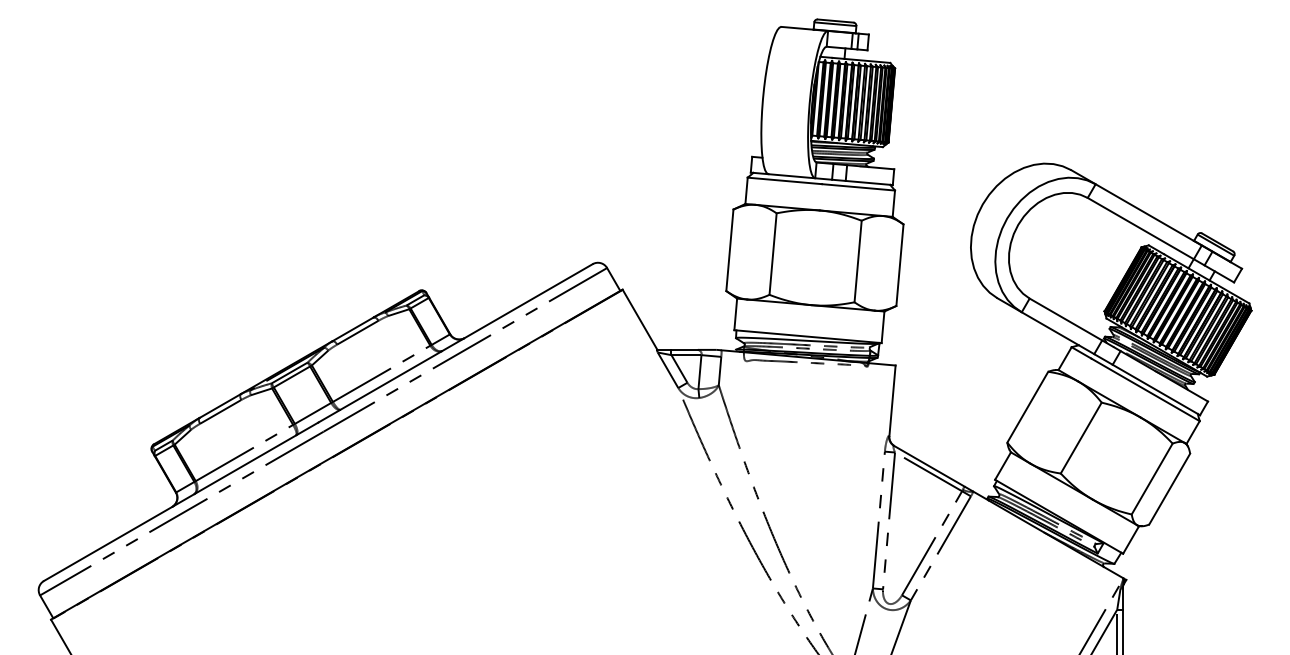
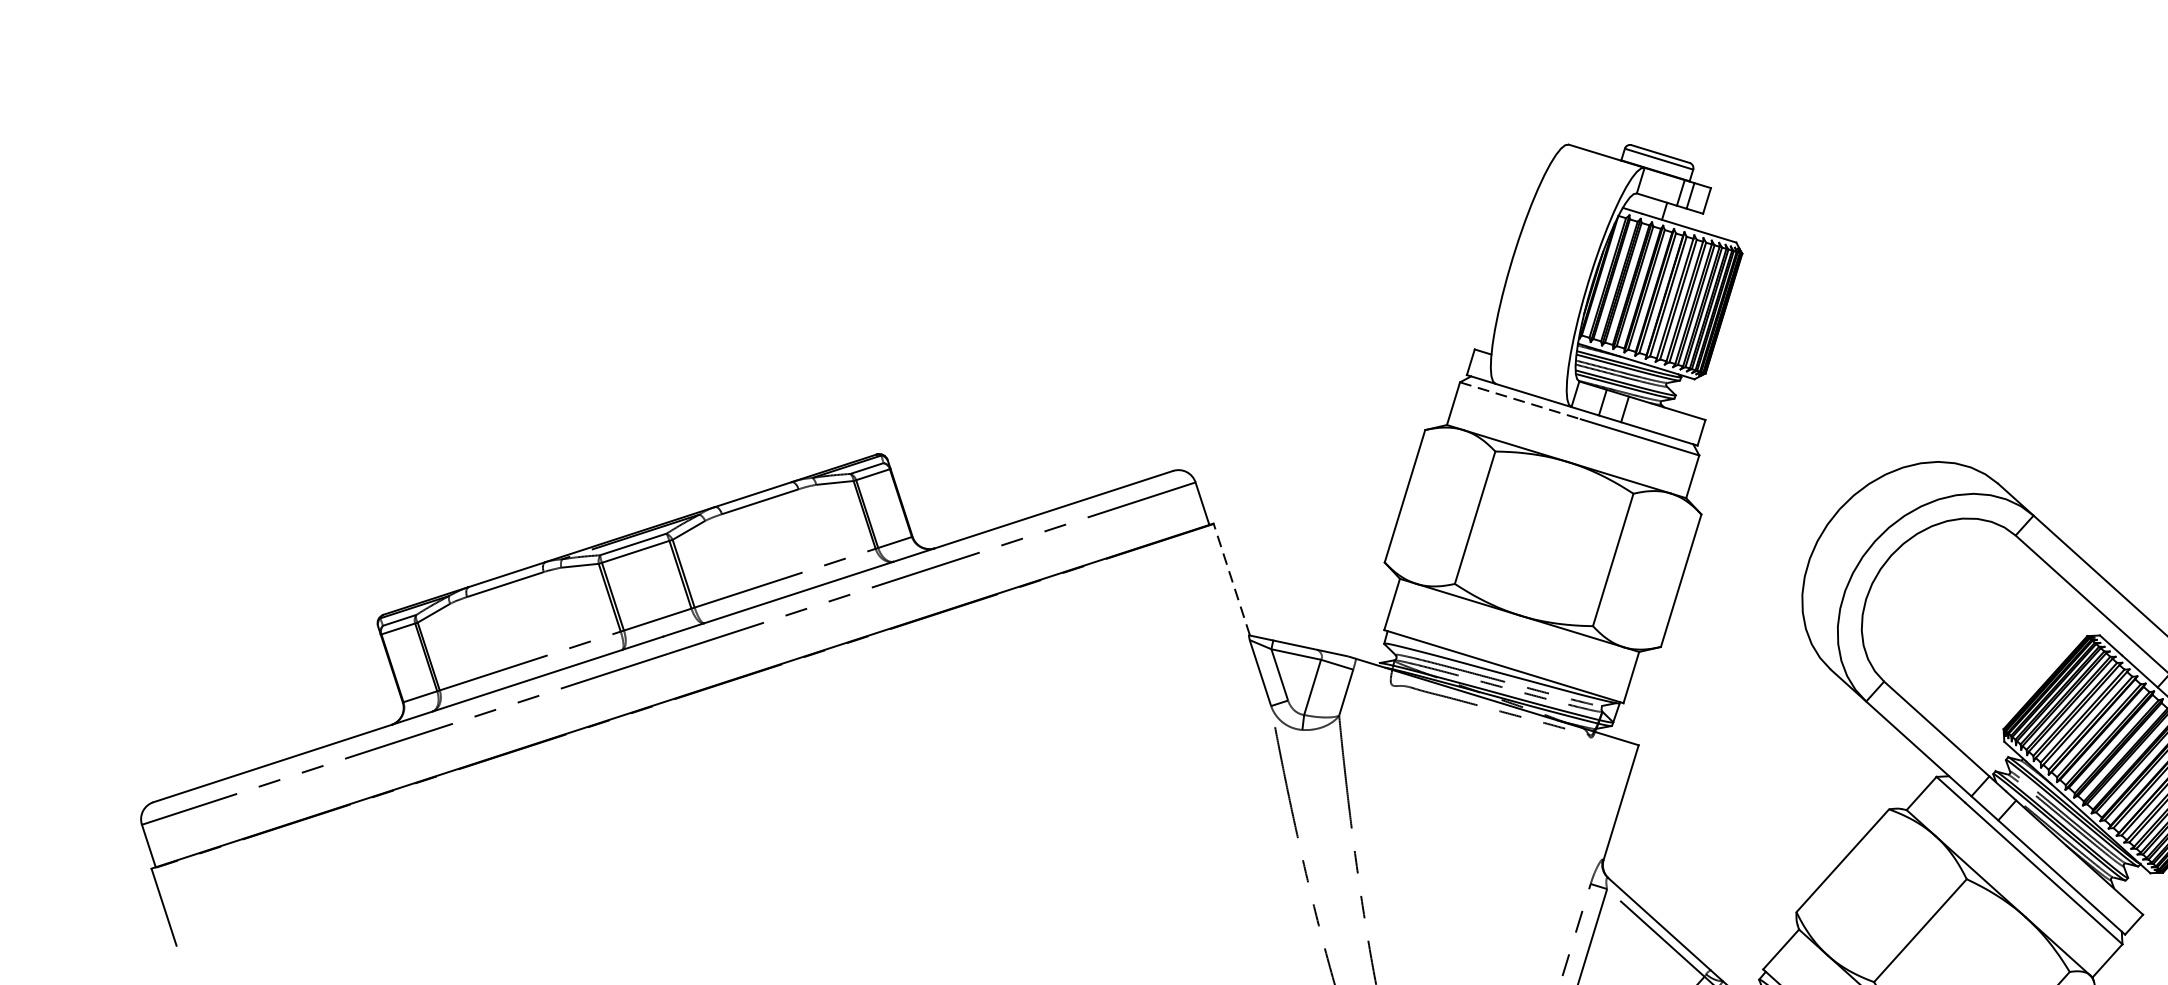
line: (785, 180) -> (1521, 400), solid -> dashed
line: (640, 319) -> (1232, 579), solid -> dashed

